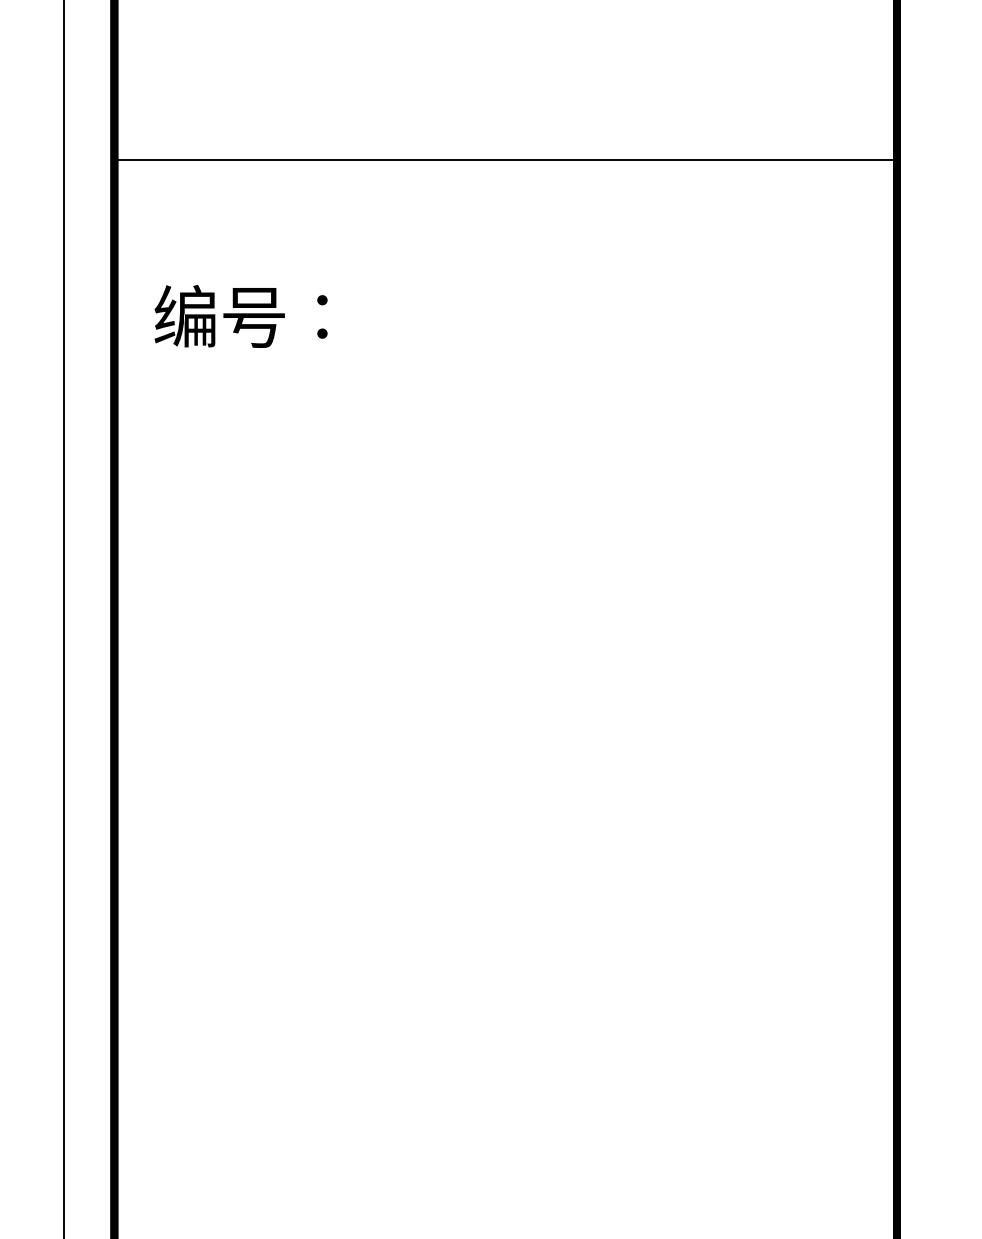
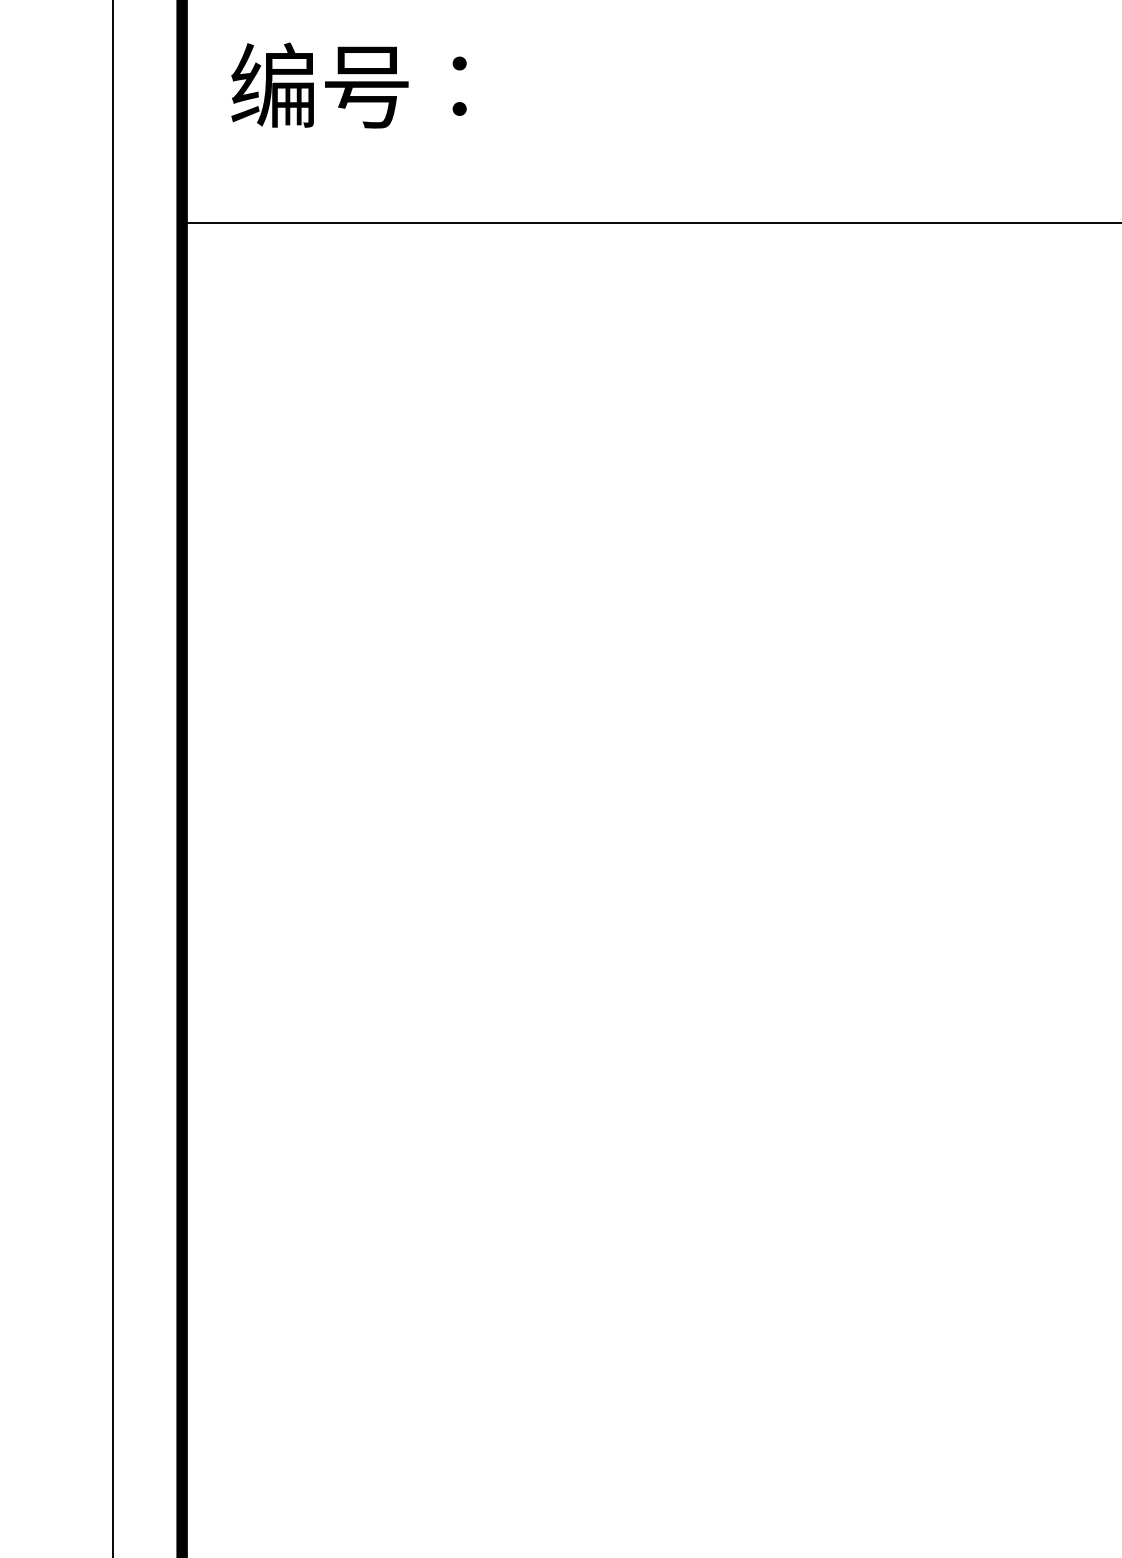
text: (240, 315) -> (348, 84), moved

